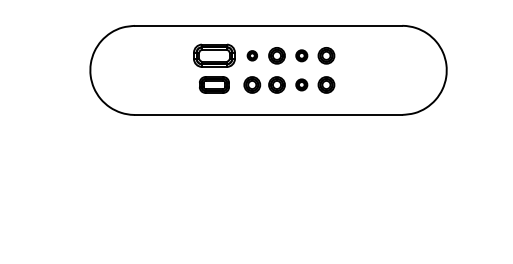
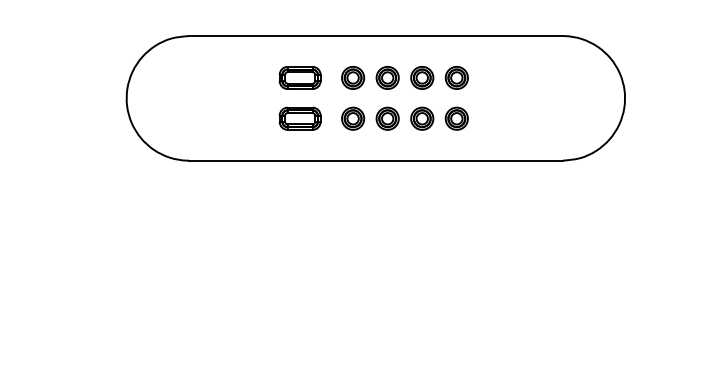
part: (213, 55) -> (299, 77), size x0.71
part: (252, 55) -> (353, 77), size x1.67
part: (301, 55) -> (422, 77), size x1.43
part: (301, 84) -> (422, 118), size x1.43

